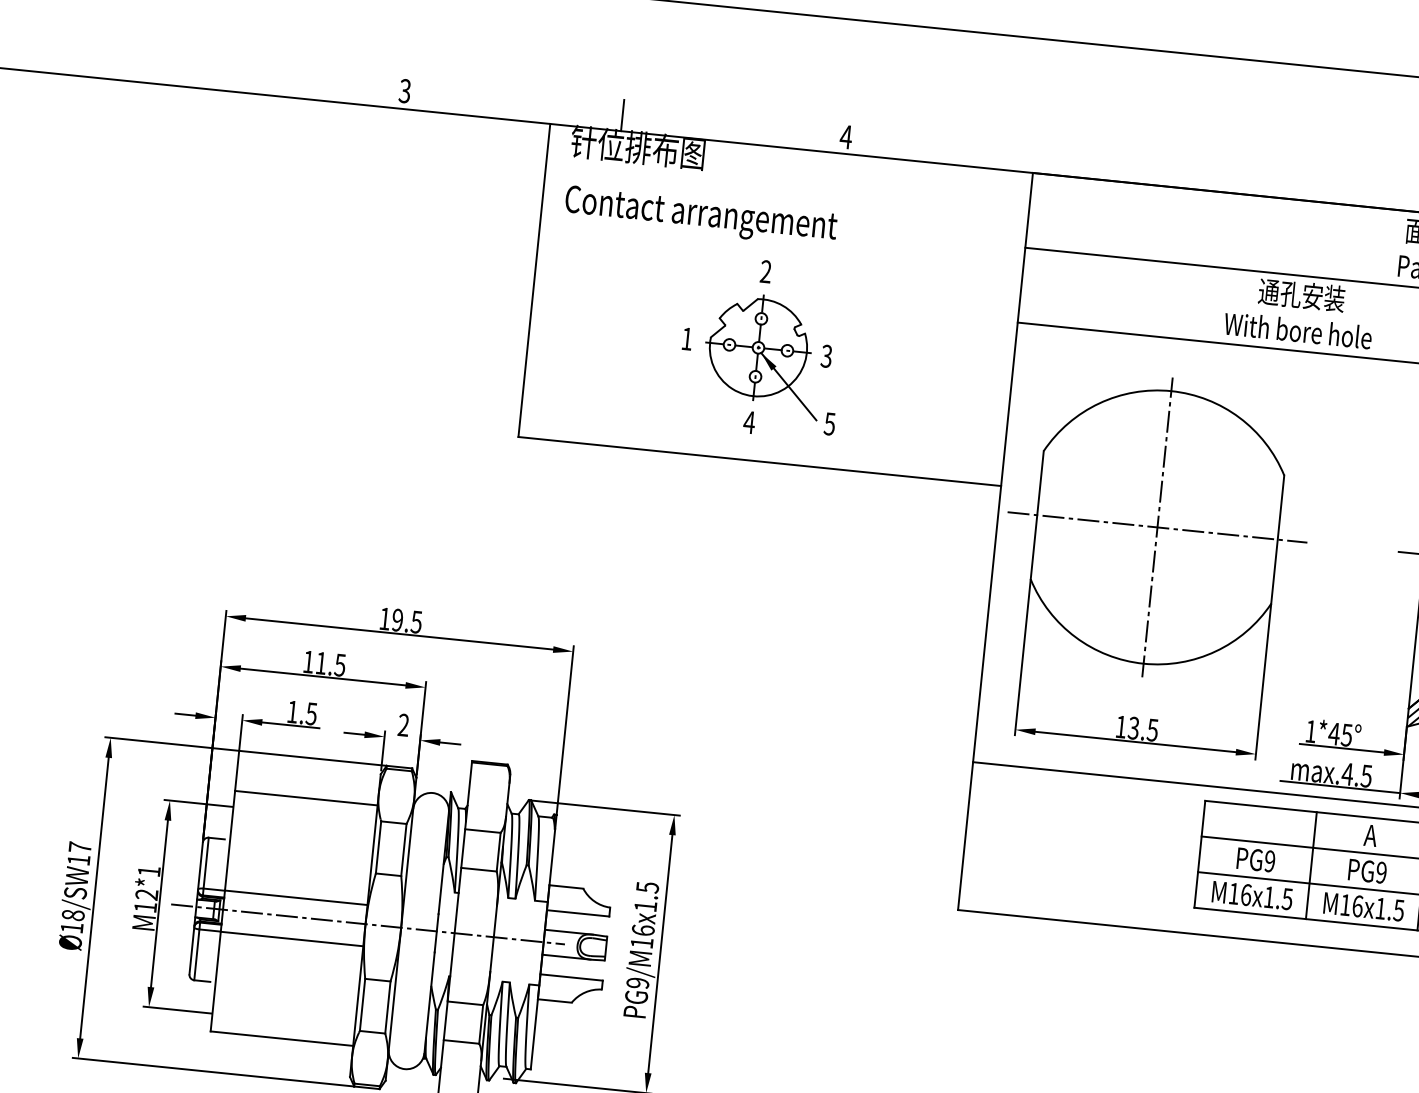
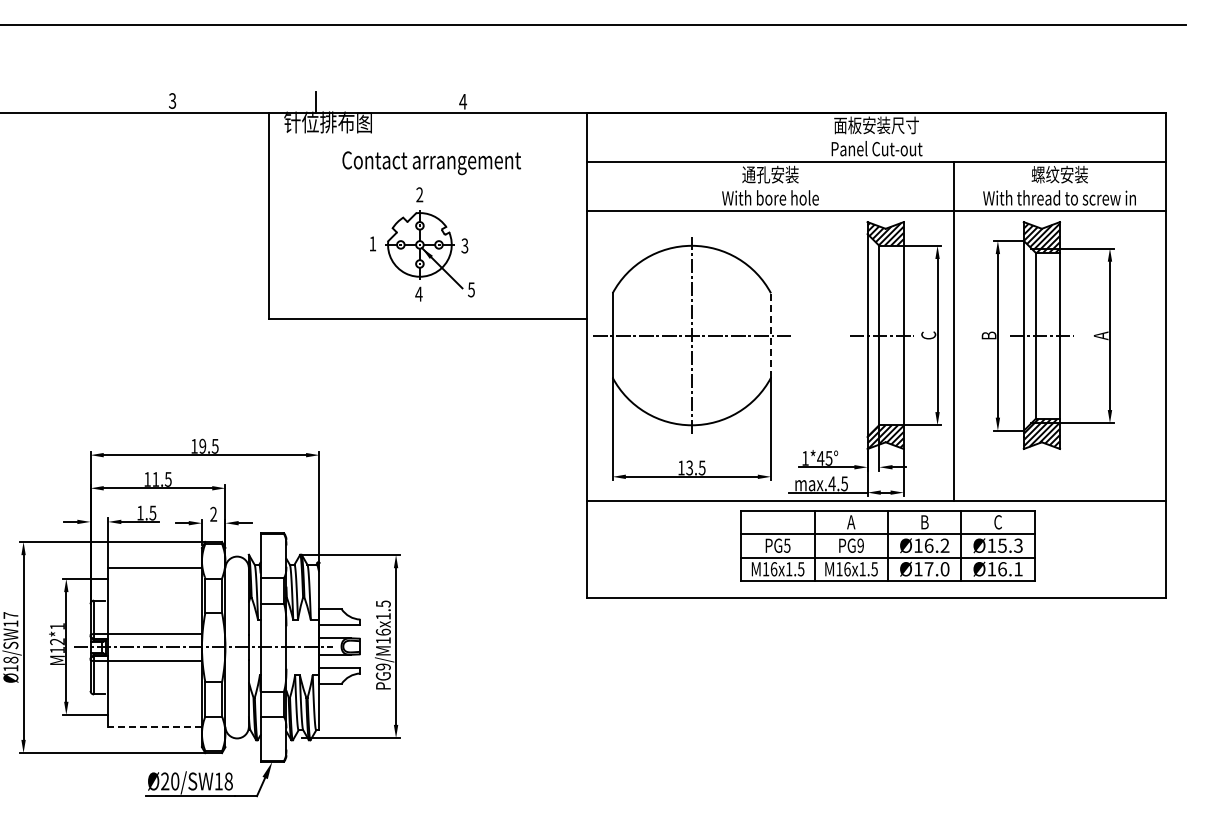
text: (700, 217) -> (431, 163), moved
line: (1278, 539) -> (771, 335), solid -> dashed
text: (1270, 861) -> (787, 545), PG9 -> PG5
line: (282, 1038) -> (155, 726), solid -> dashed

